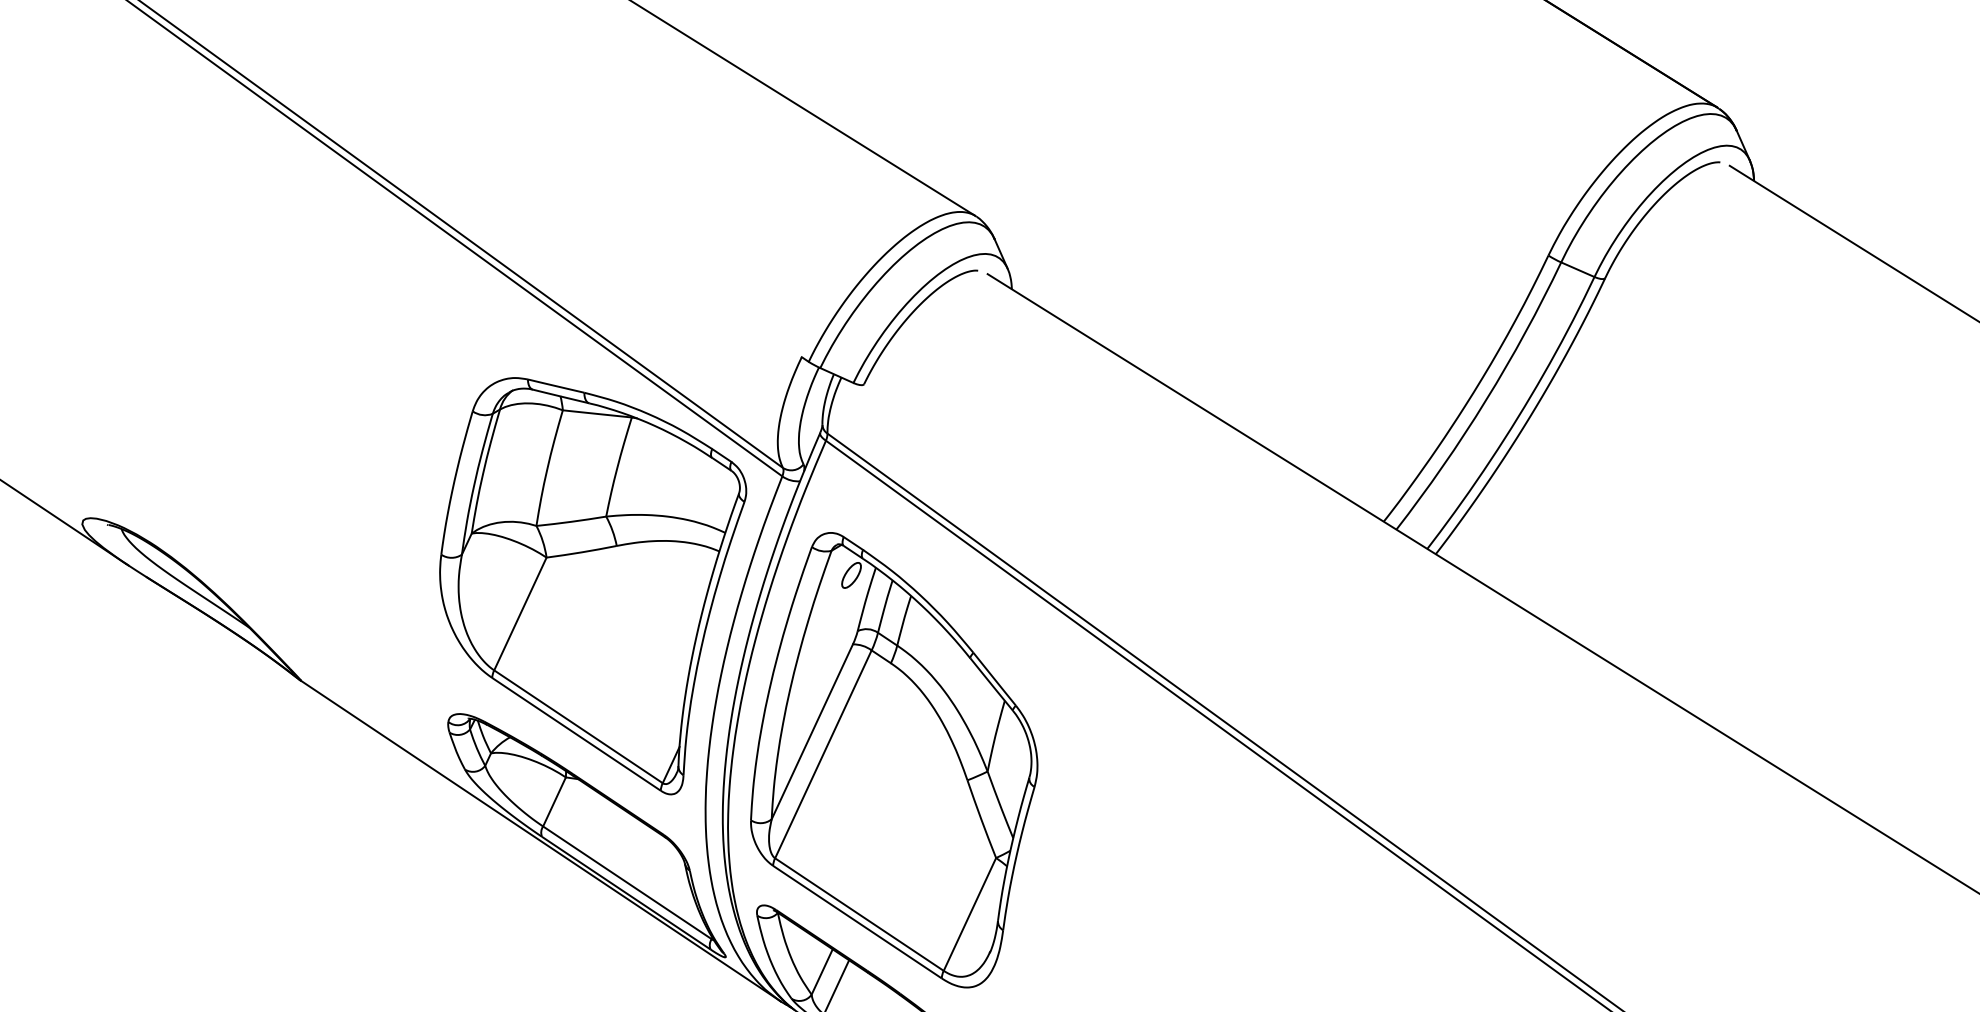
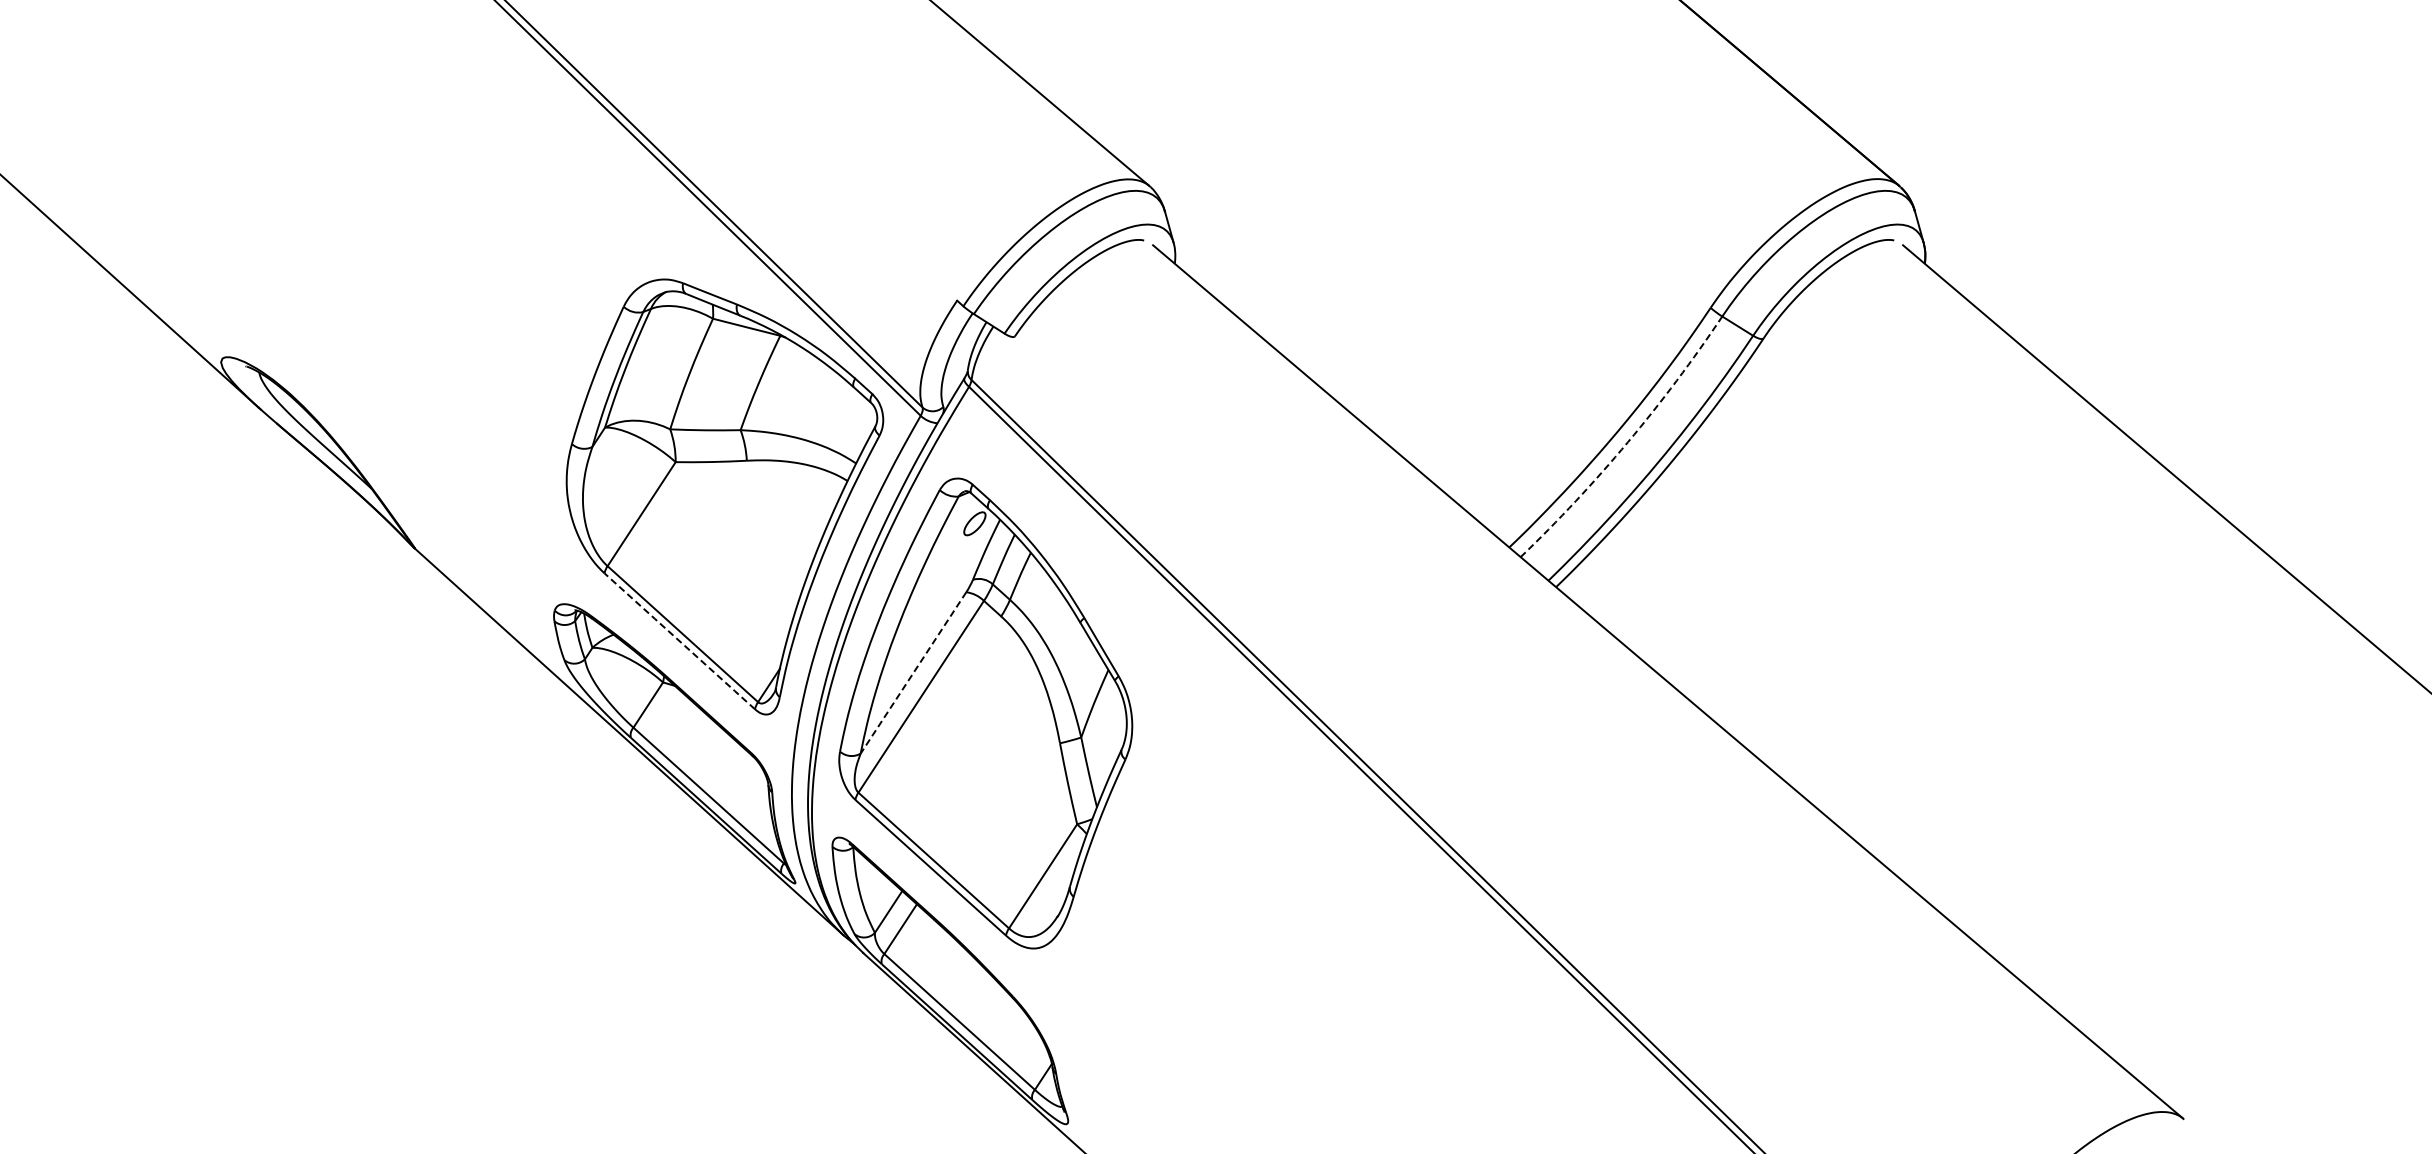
arc: (1485, 400) -> (1627, 442), solid -> dashed
line: (812, 732) -> (913, 673), solid -> dashed
line: (576, 734) -> (679, 641), solid -> dashed

